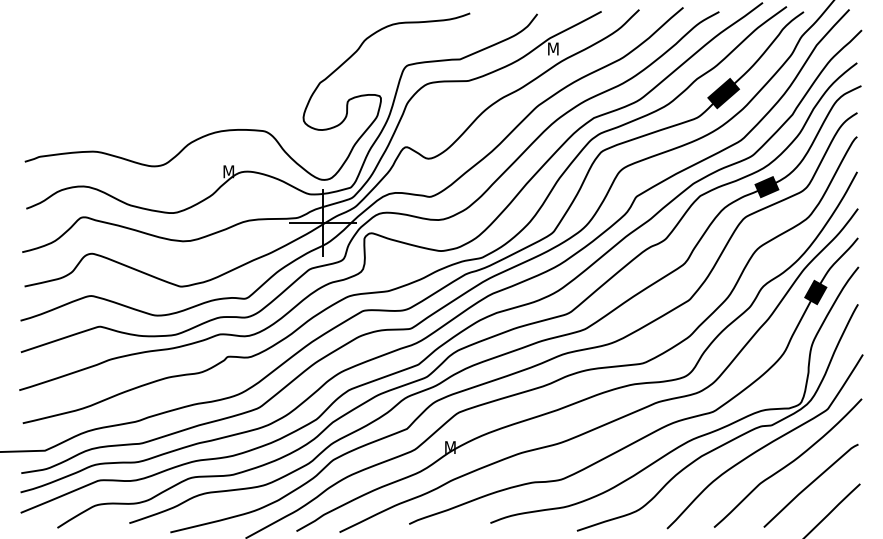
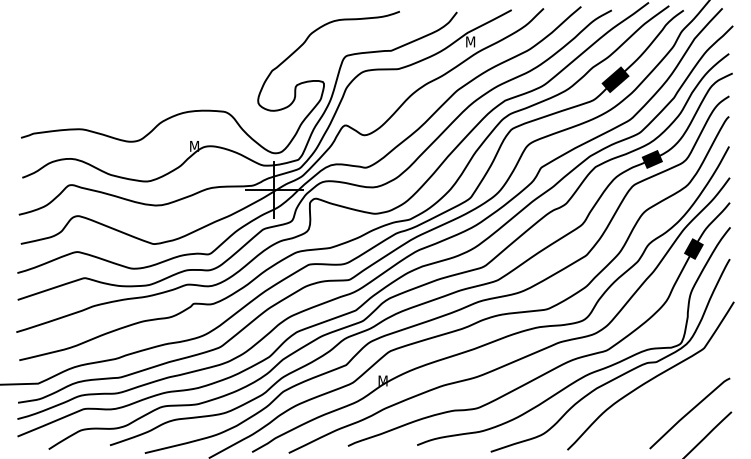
curve: (788, 463) -> (670, 394), removed

